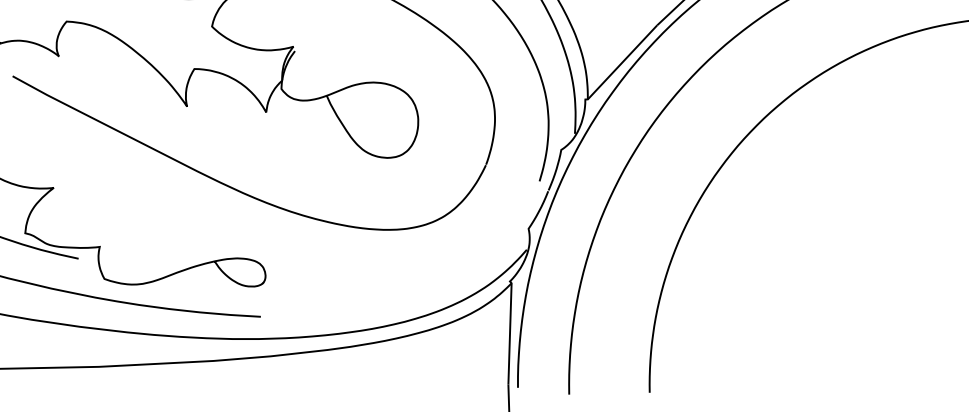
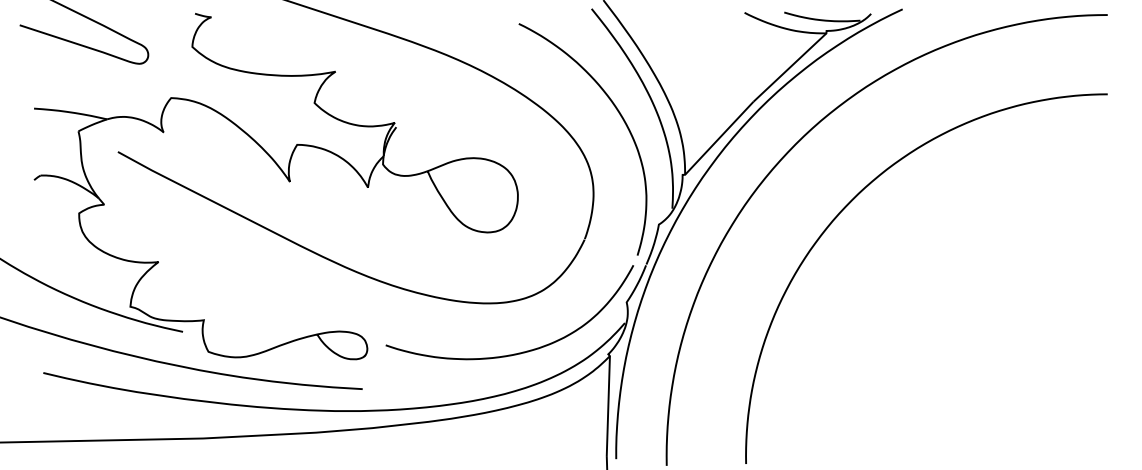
curve: (418, 279) -> (518, 352), added

